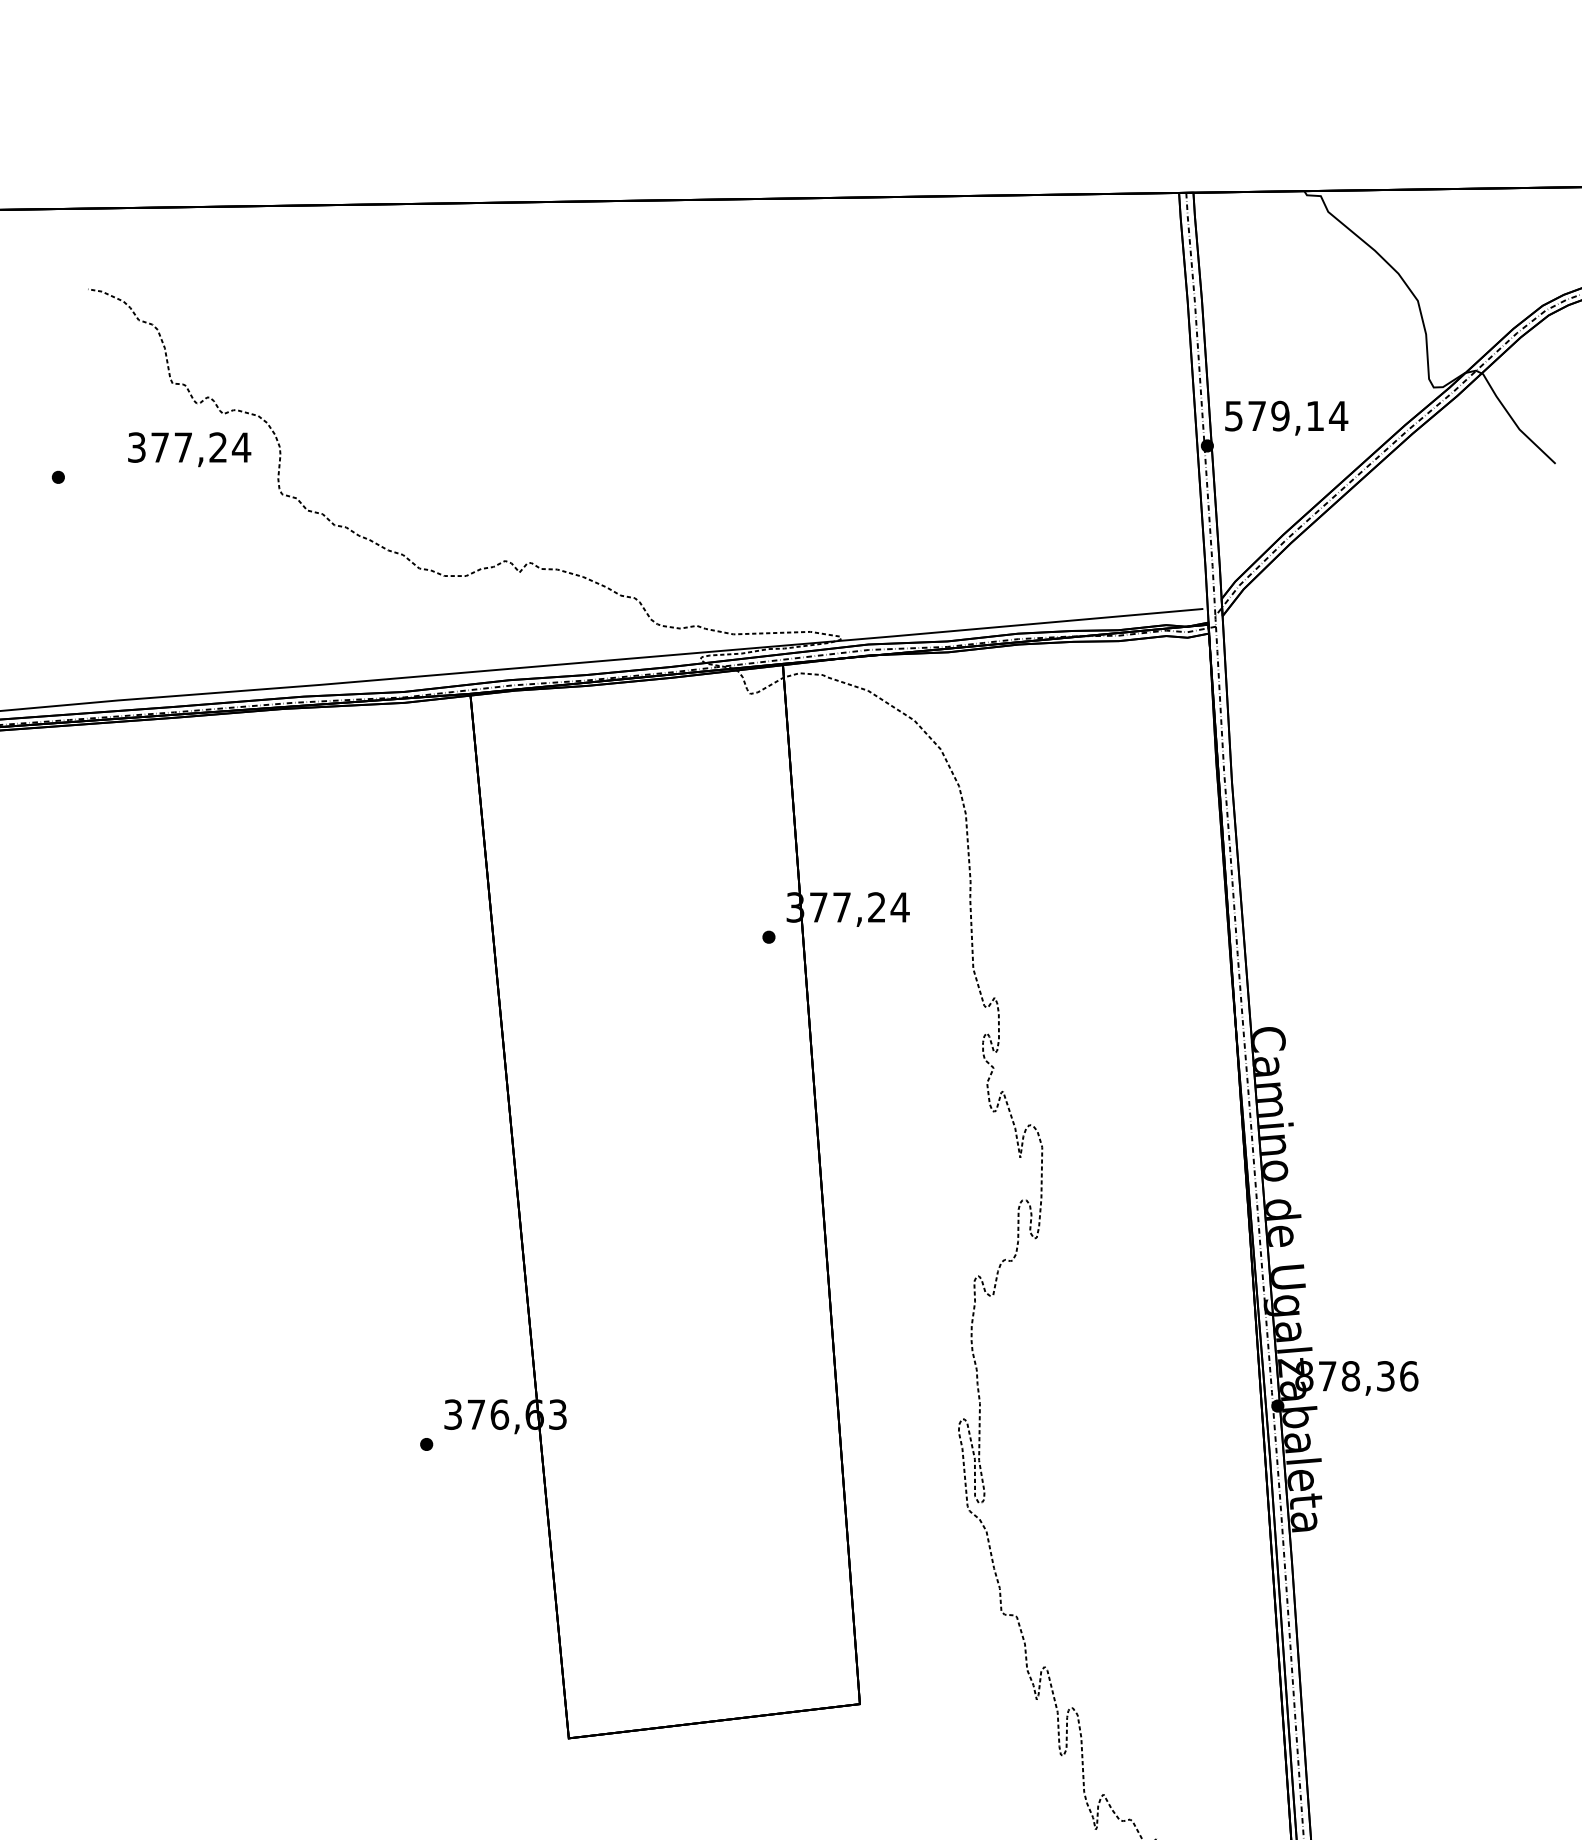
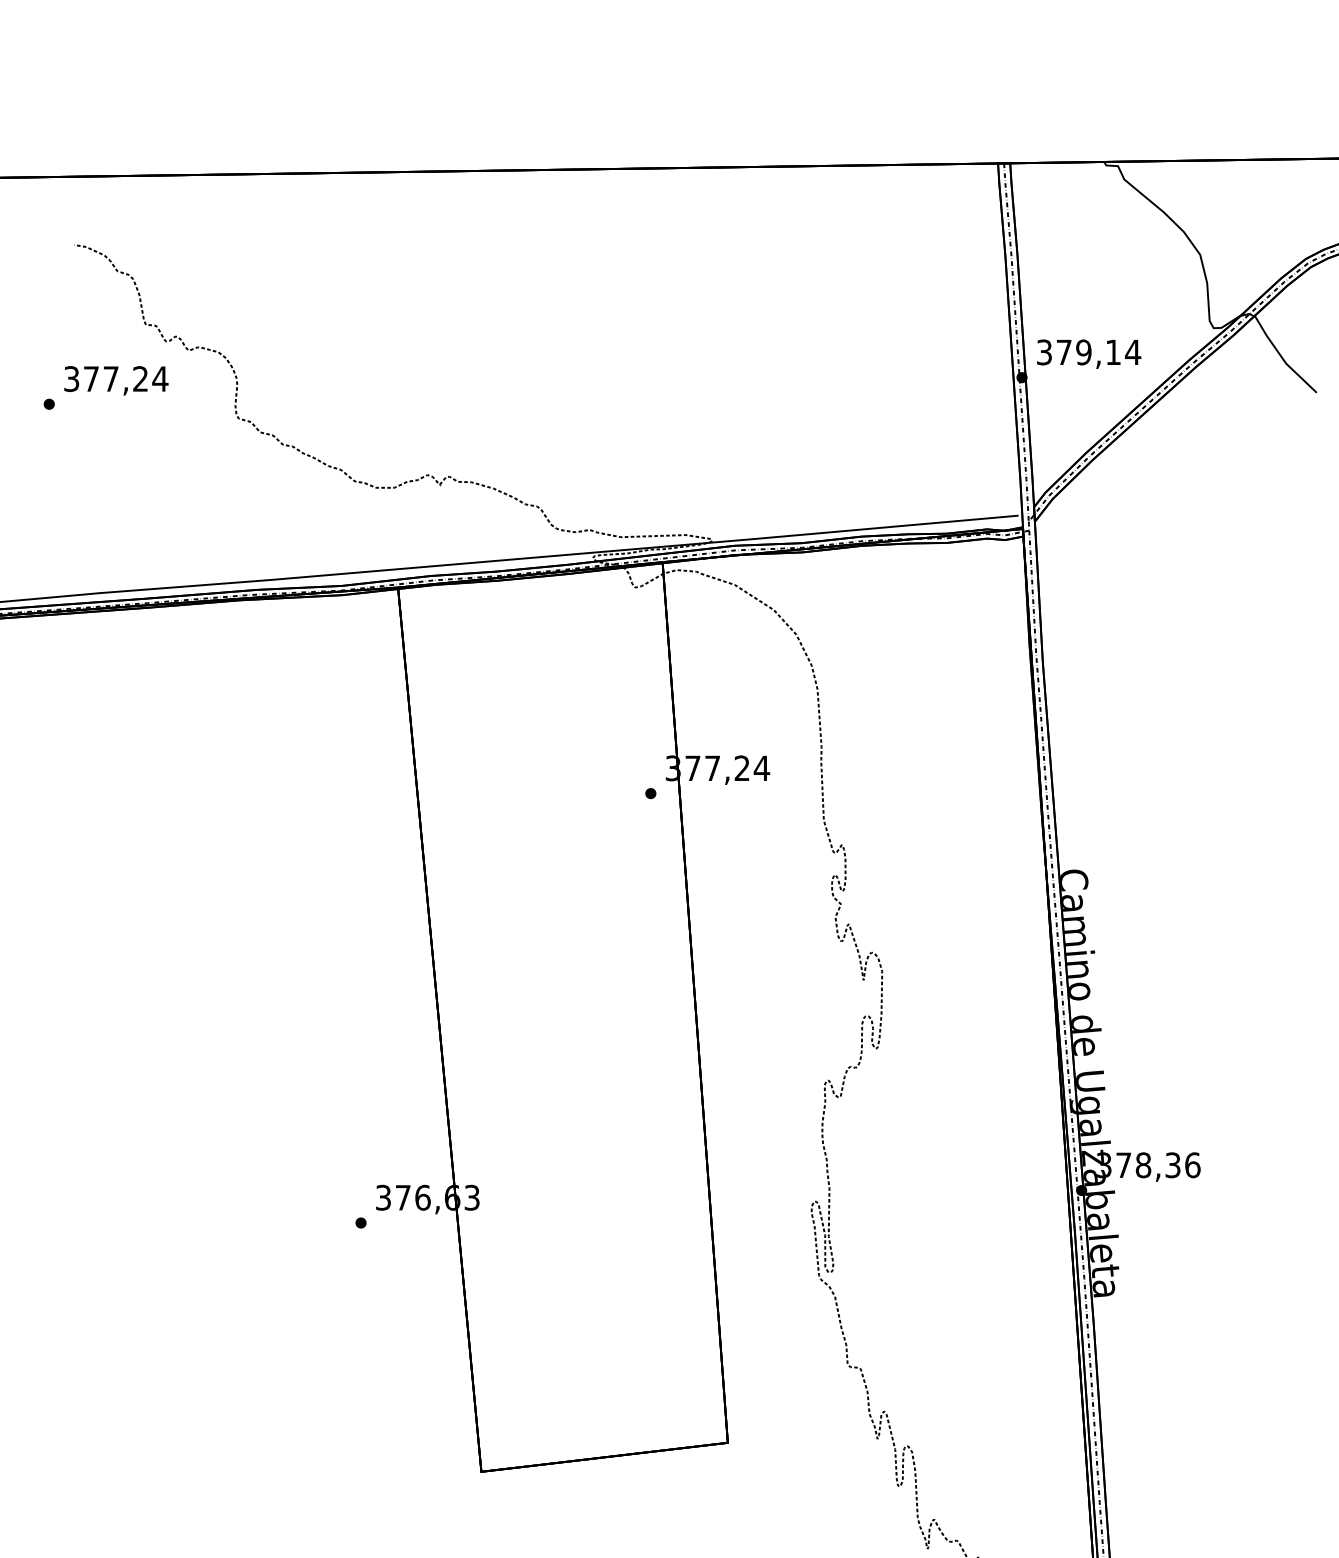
text: (1233, 415) -> (1044, 351), 579,14 -> 379,14
text: (189, 449) -> (116, 380), moved
text: (1303, 1376) -> (1103, 1165), 878,36 -> 378,36

